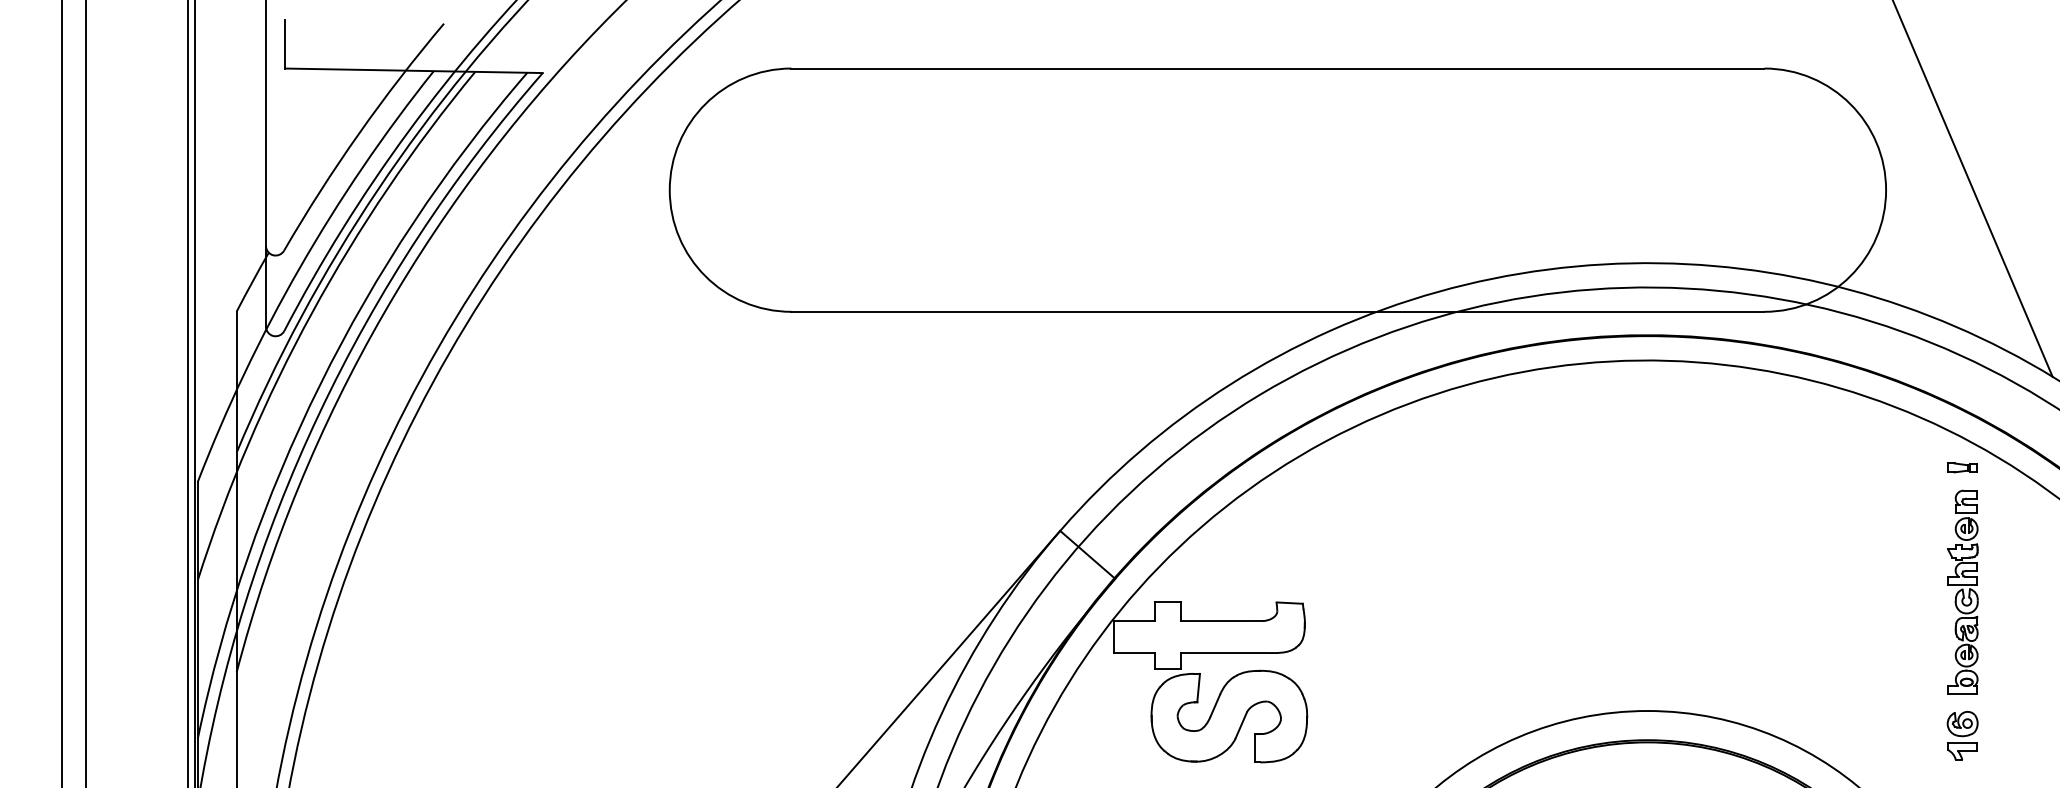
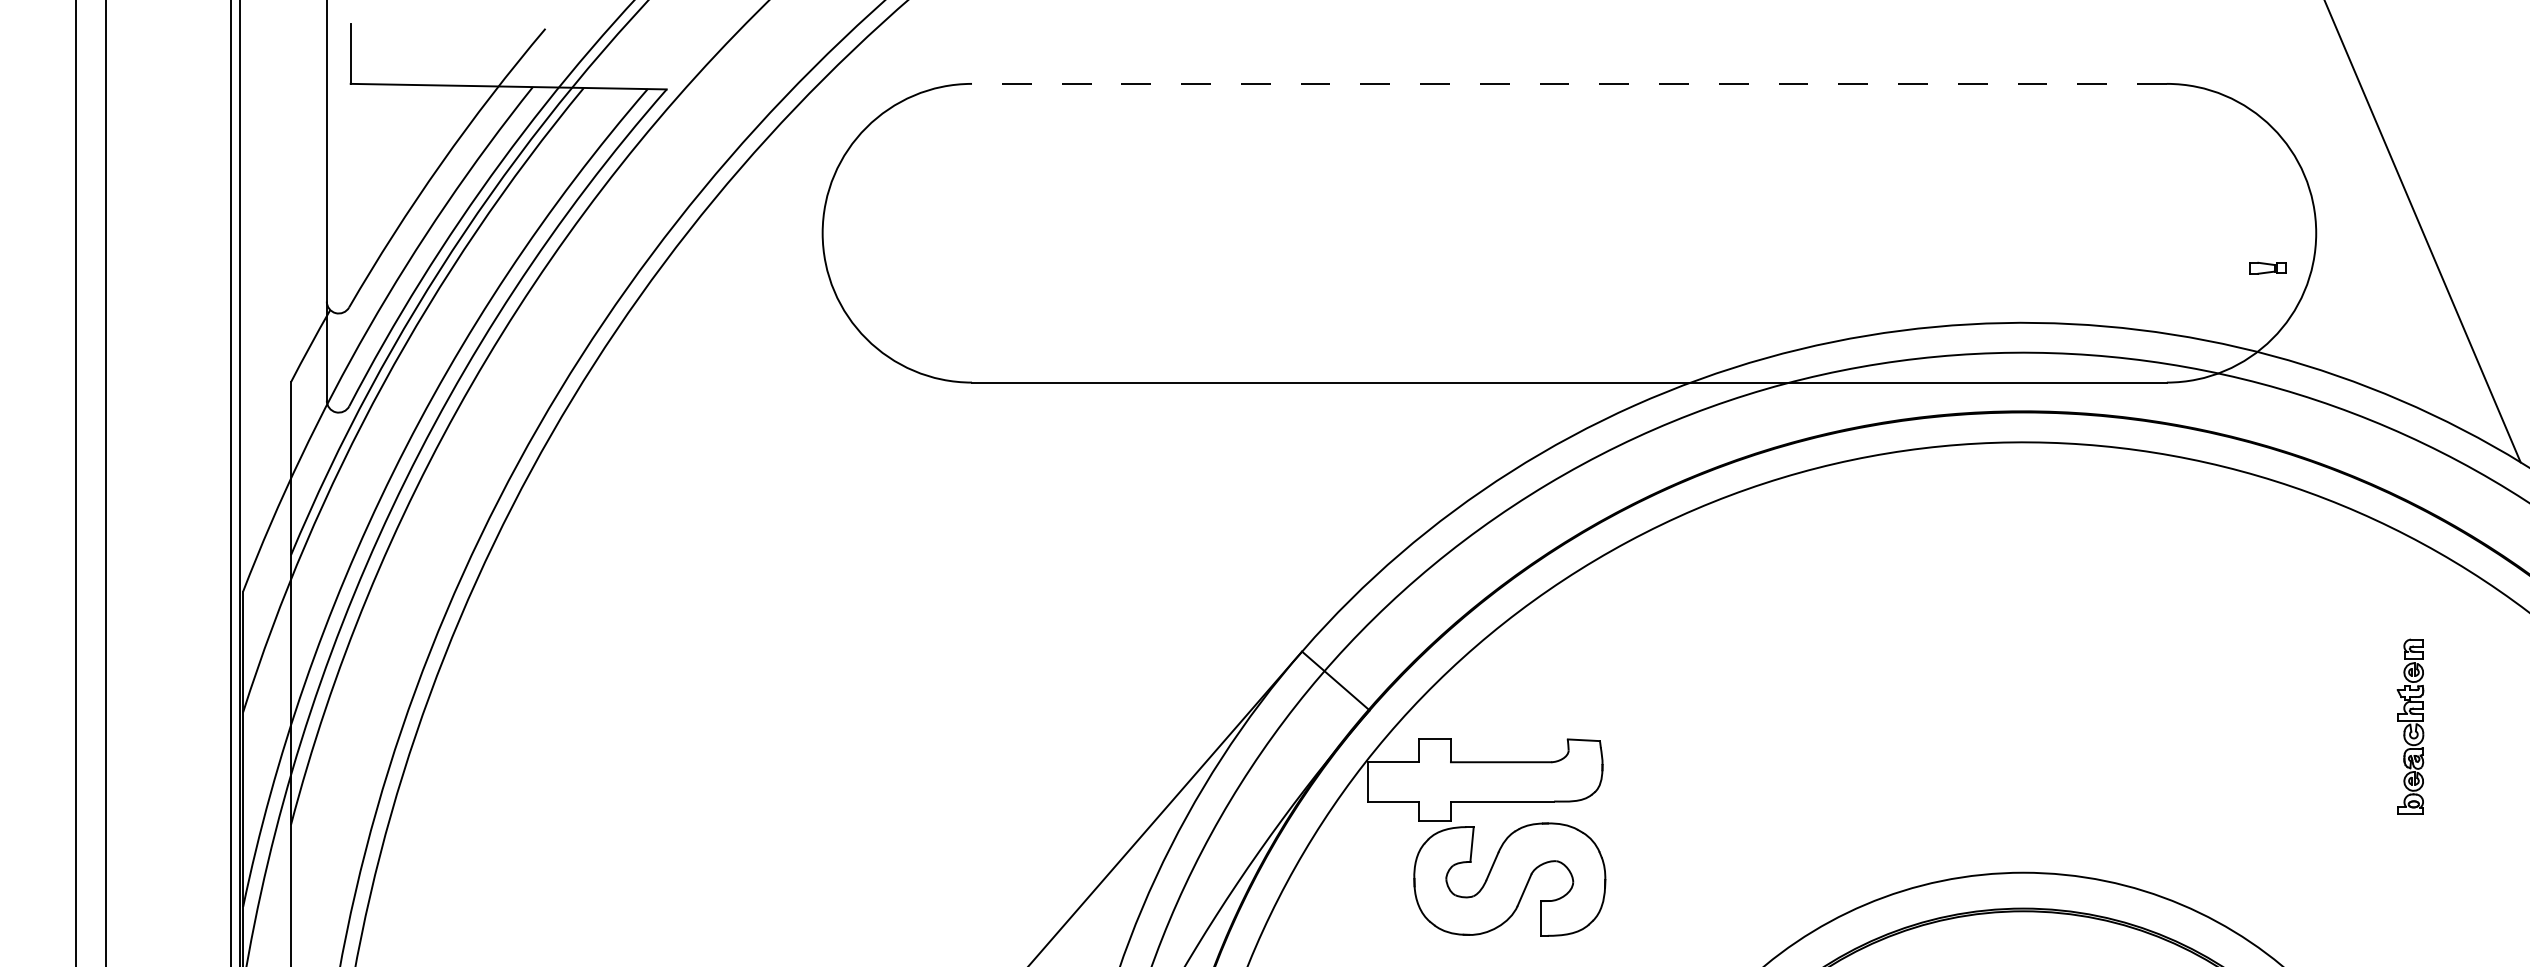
line: (1277, 68) -> (1568, 83), solid -> dashed
part: (1962, 467) -> (2267, 267), moved
part: (1962, 591) -> (2410, 726), size x0.7
part: (1962, 735) -> (2410, 902), removed

